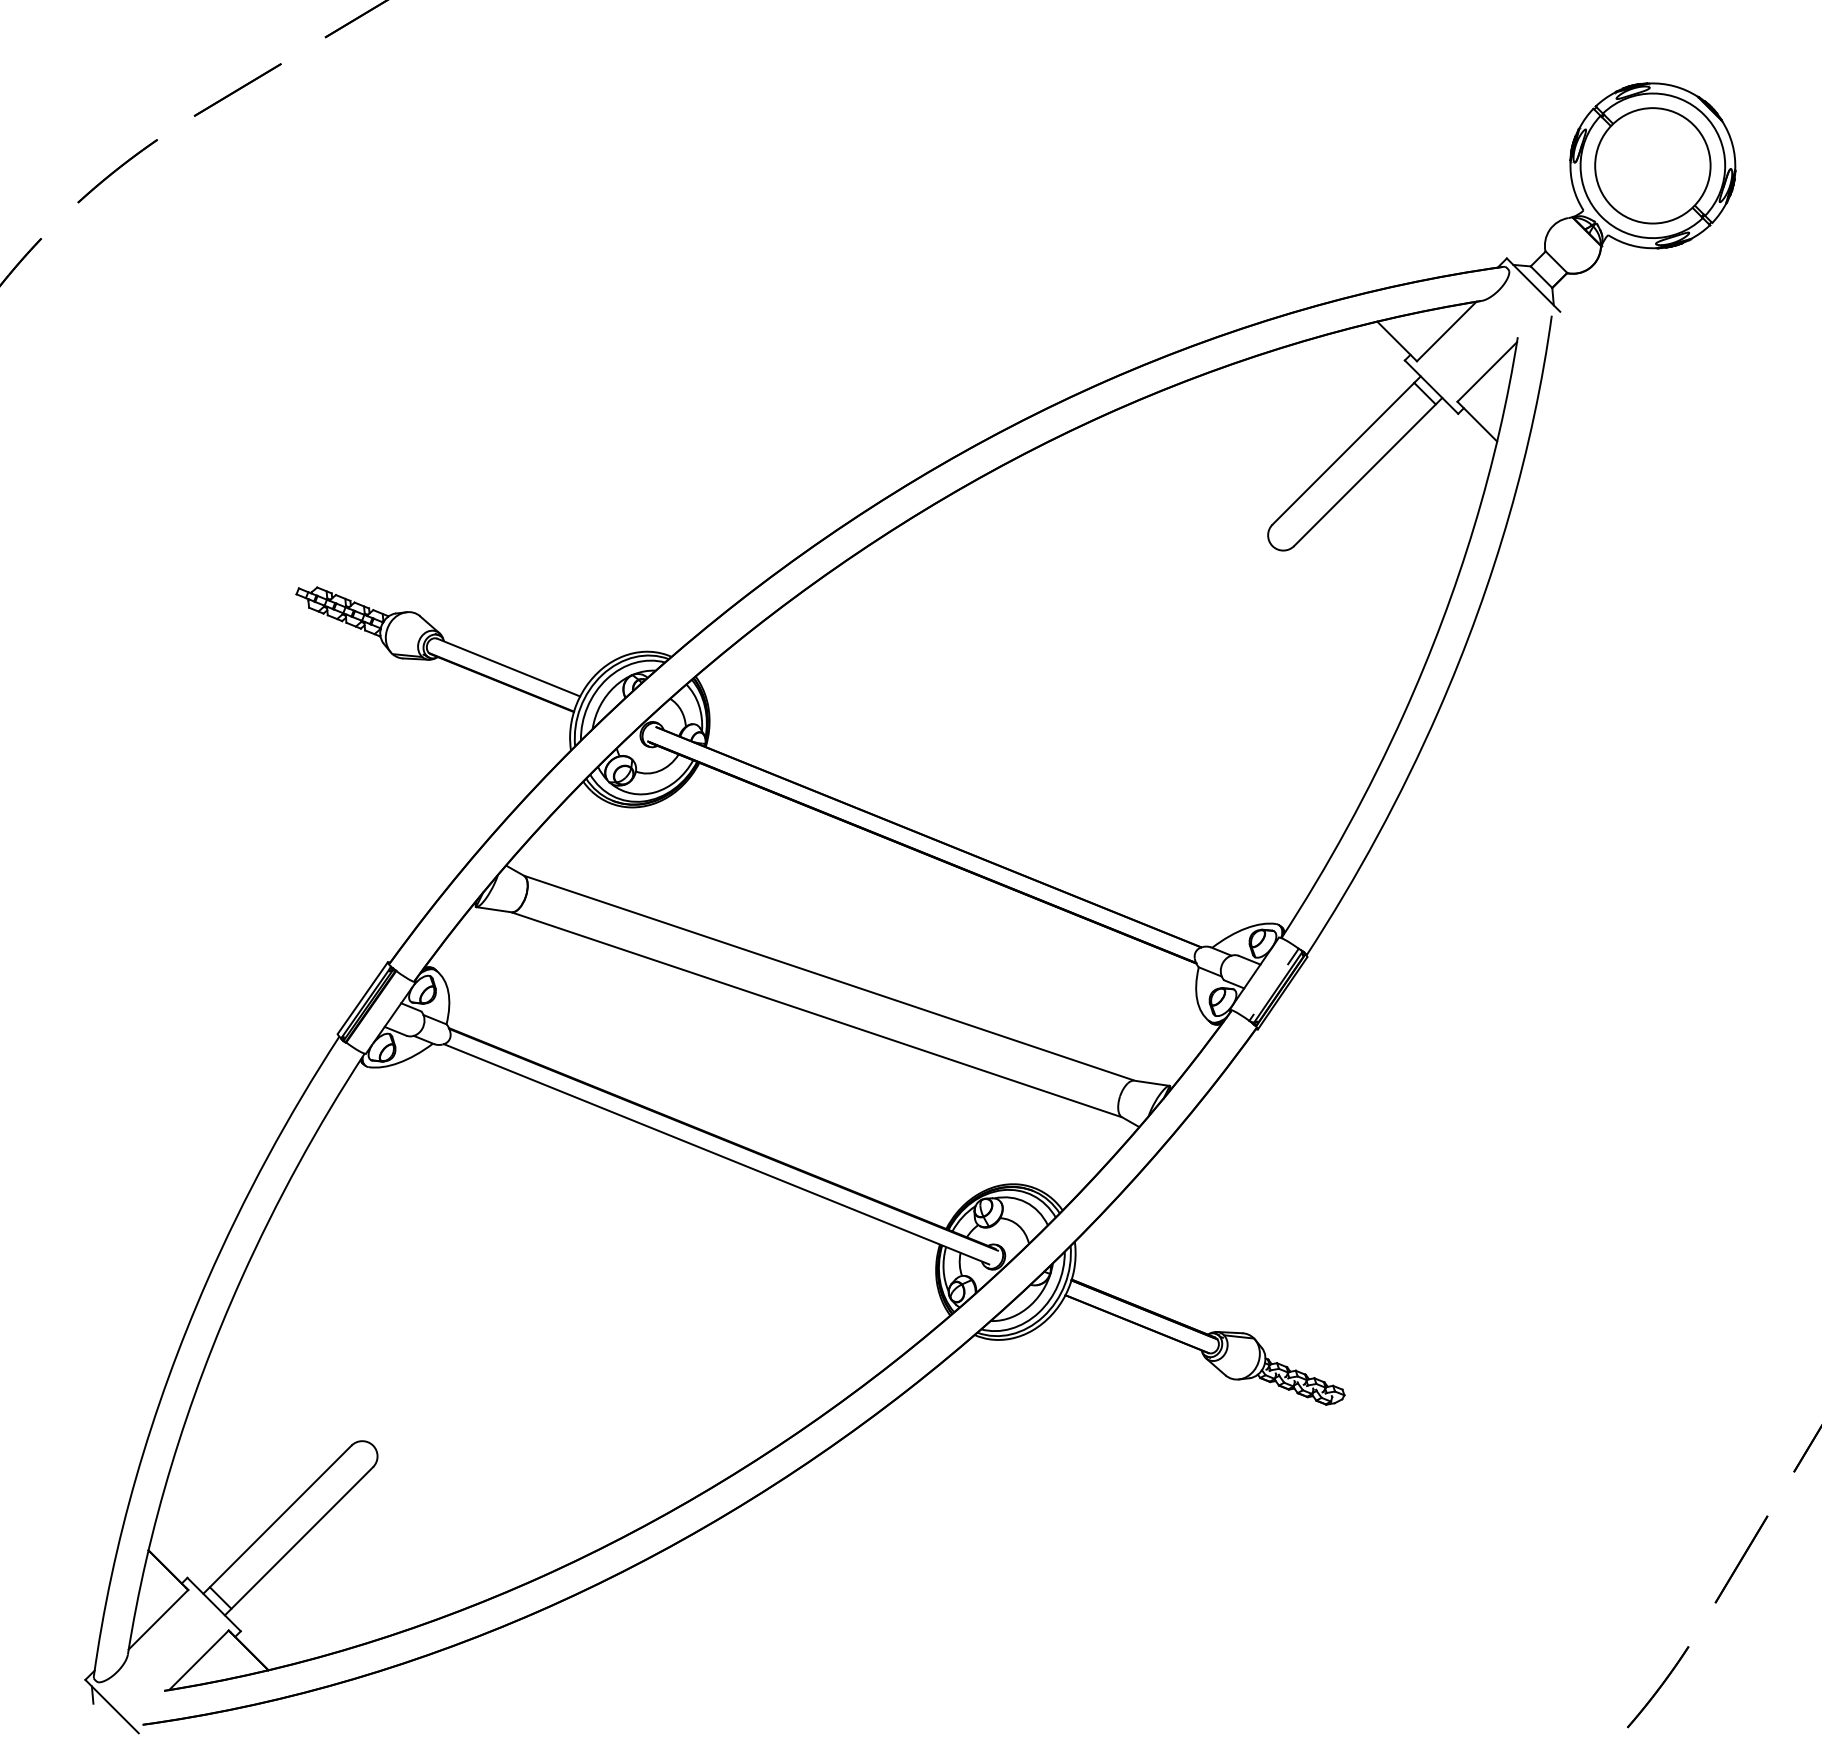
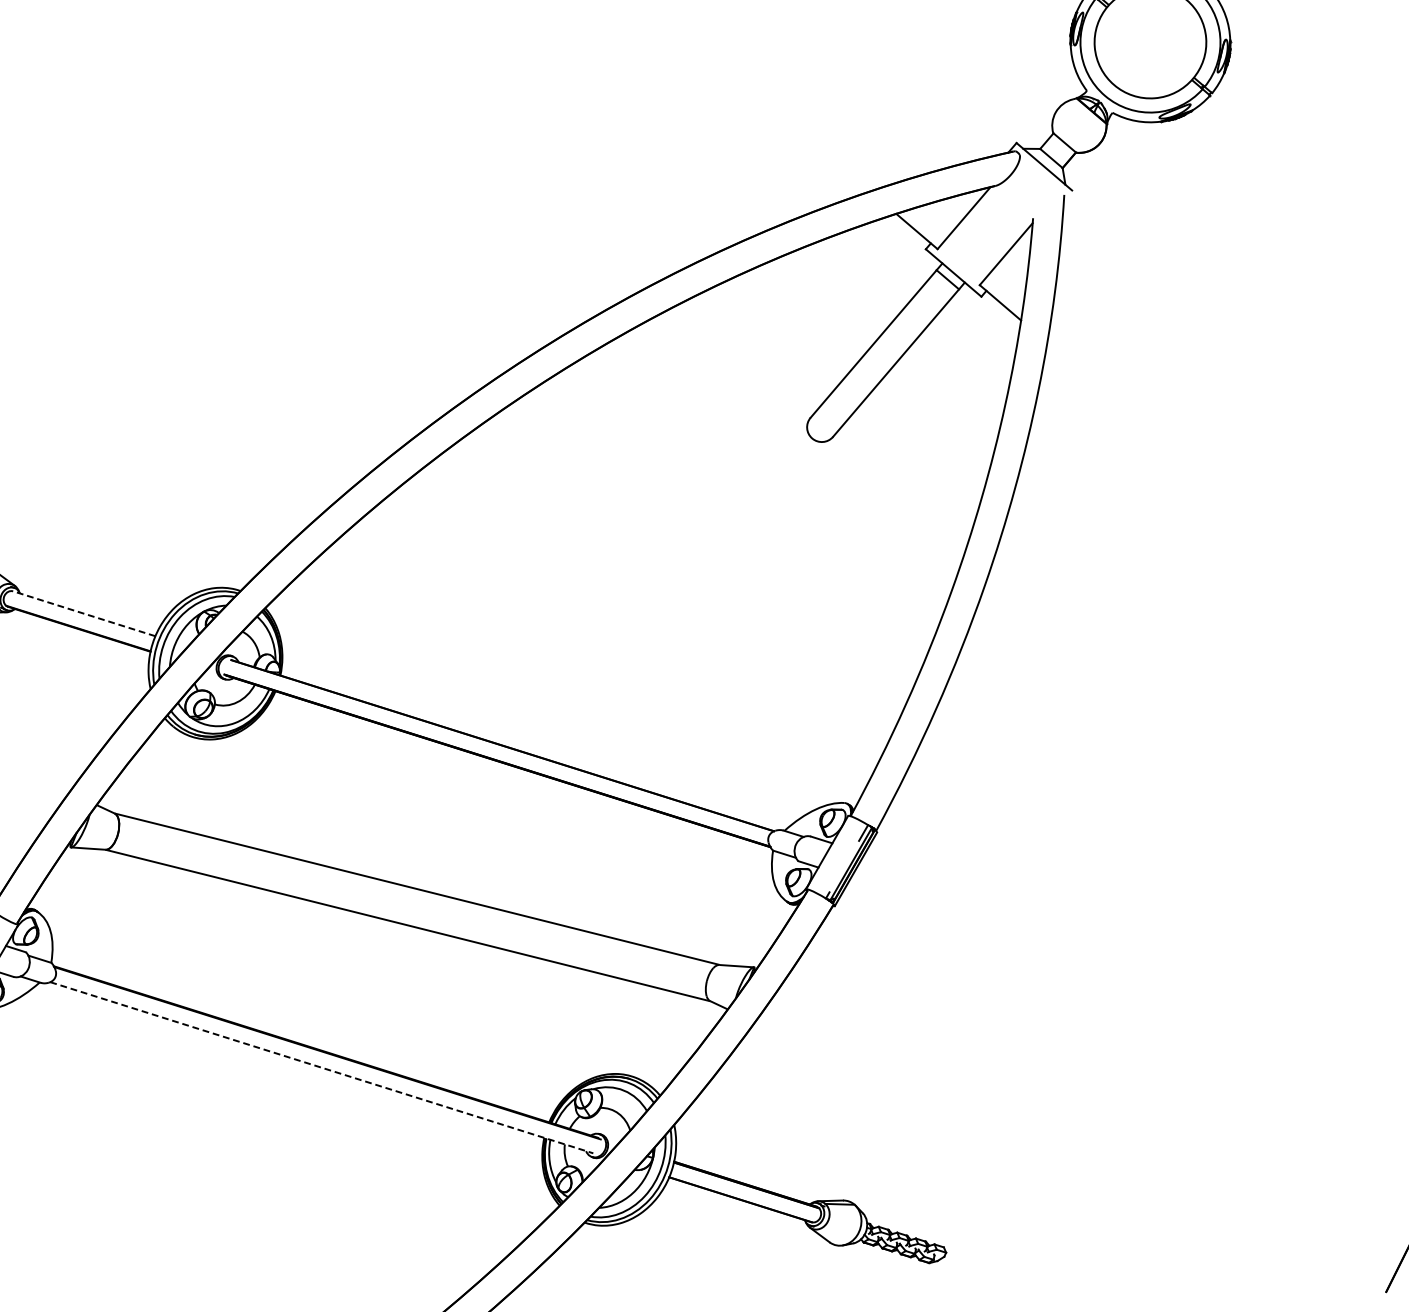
line: (508, 667) -> (84, 613), solid -> dashed
line: (717, 1154) -> (322, 1067), solid -> dashed

